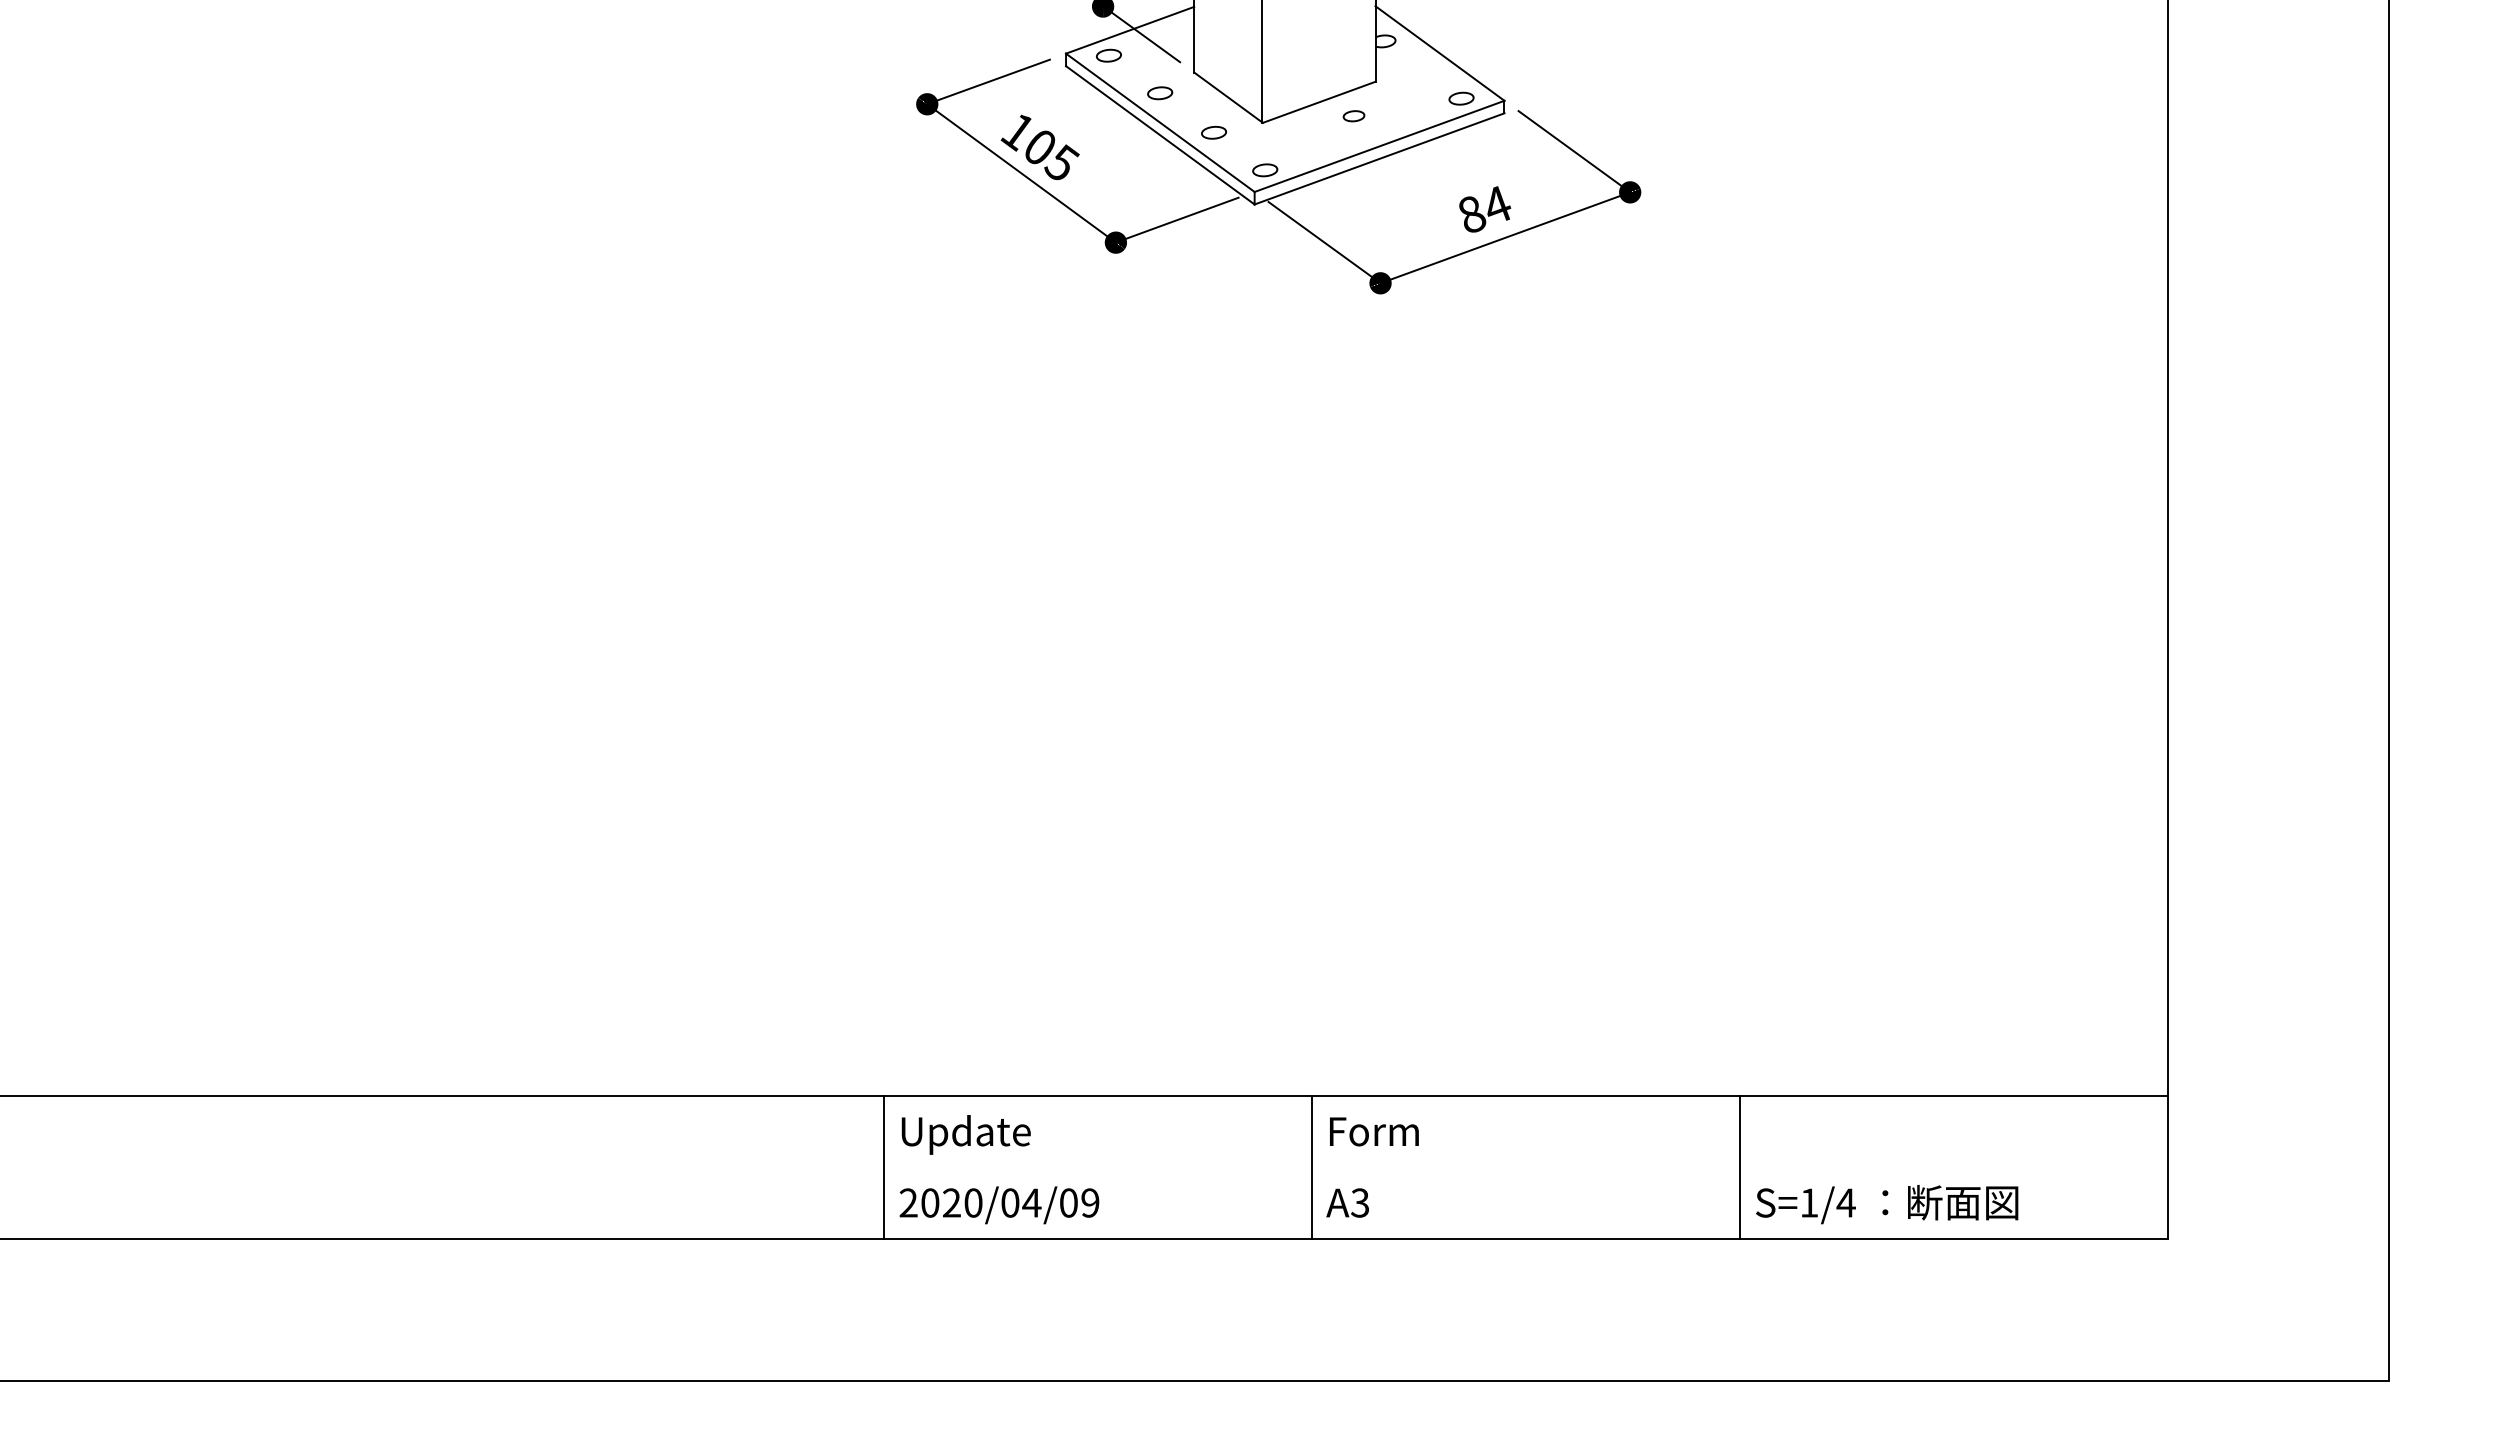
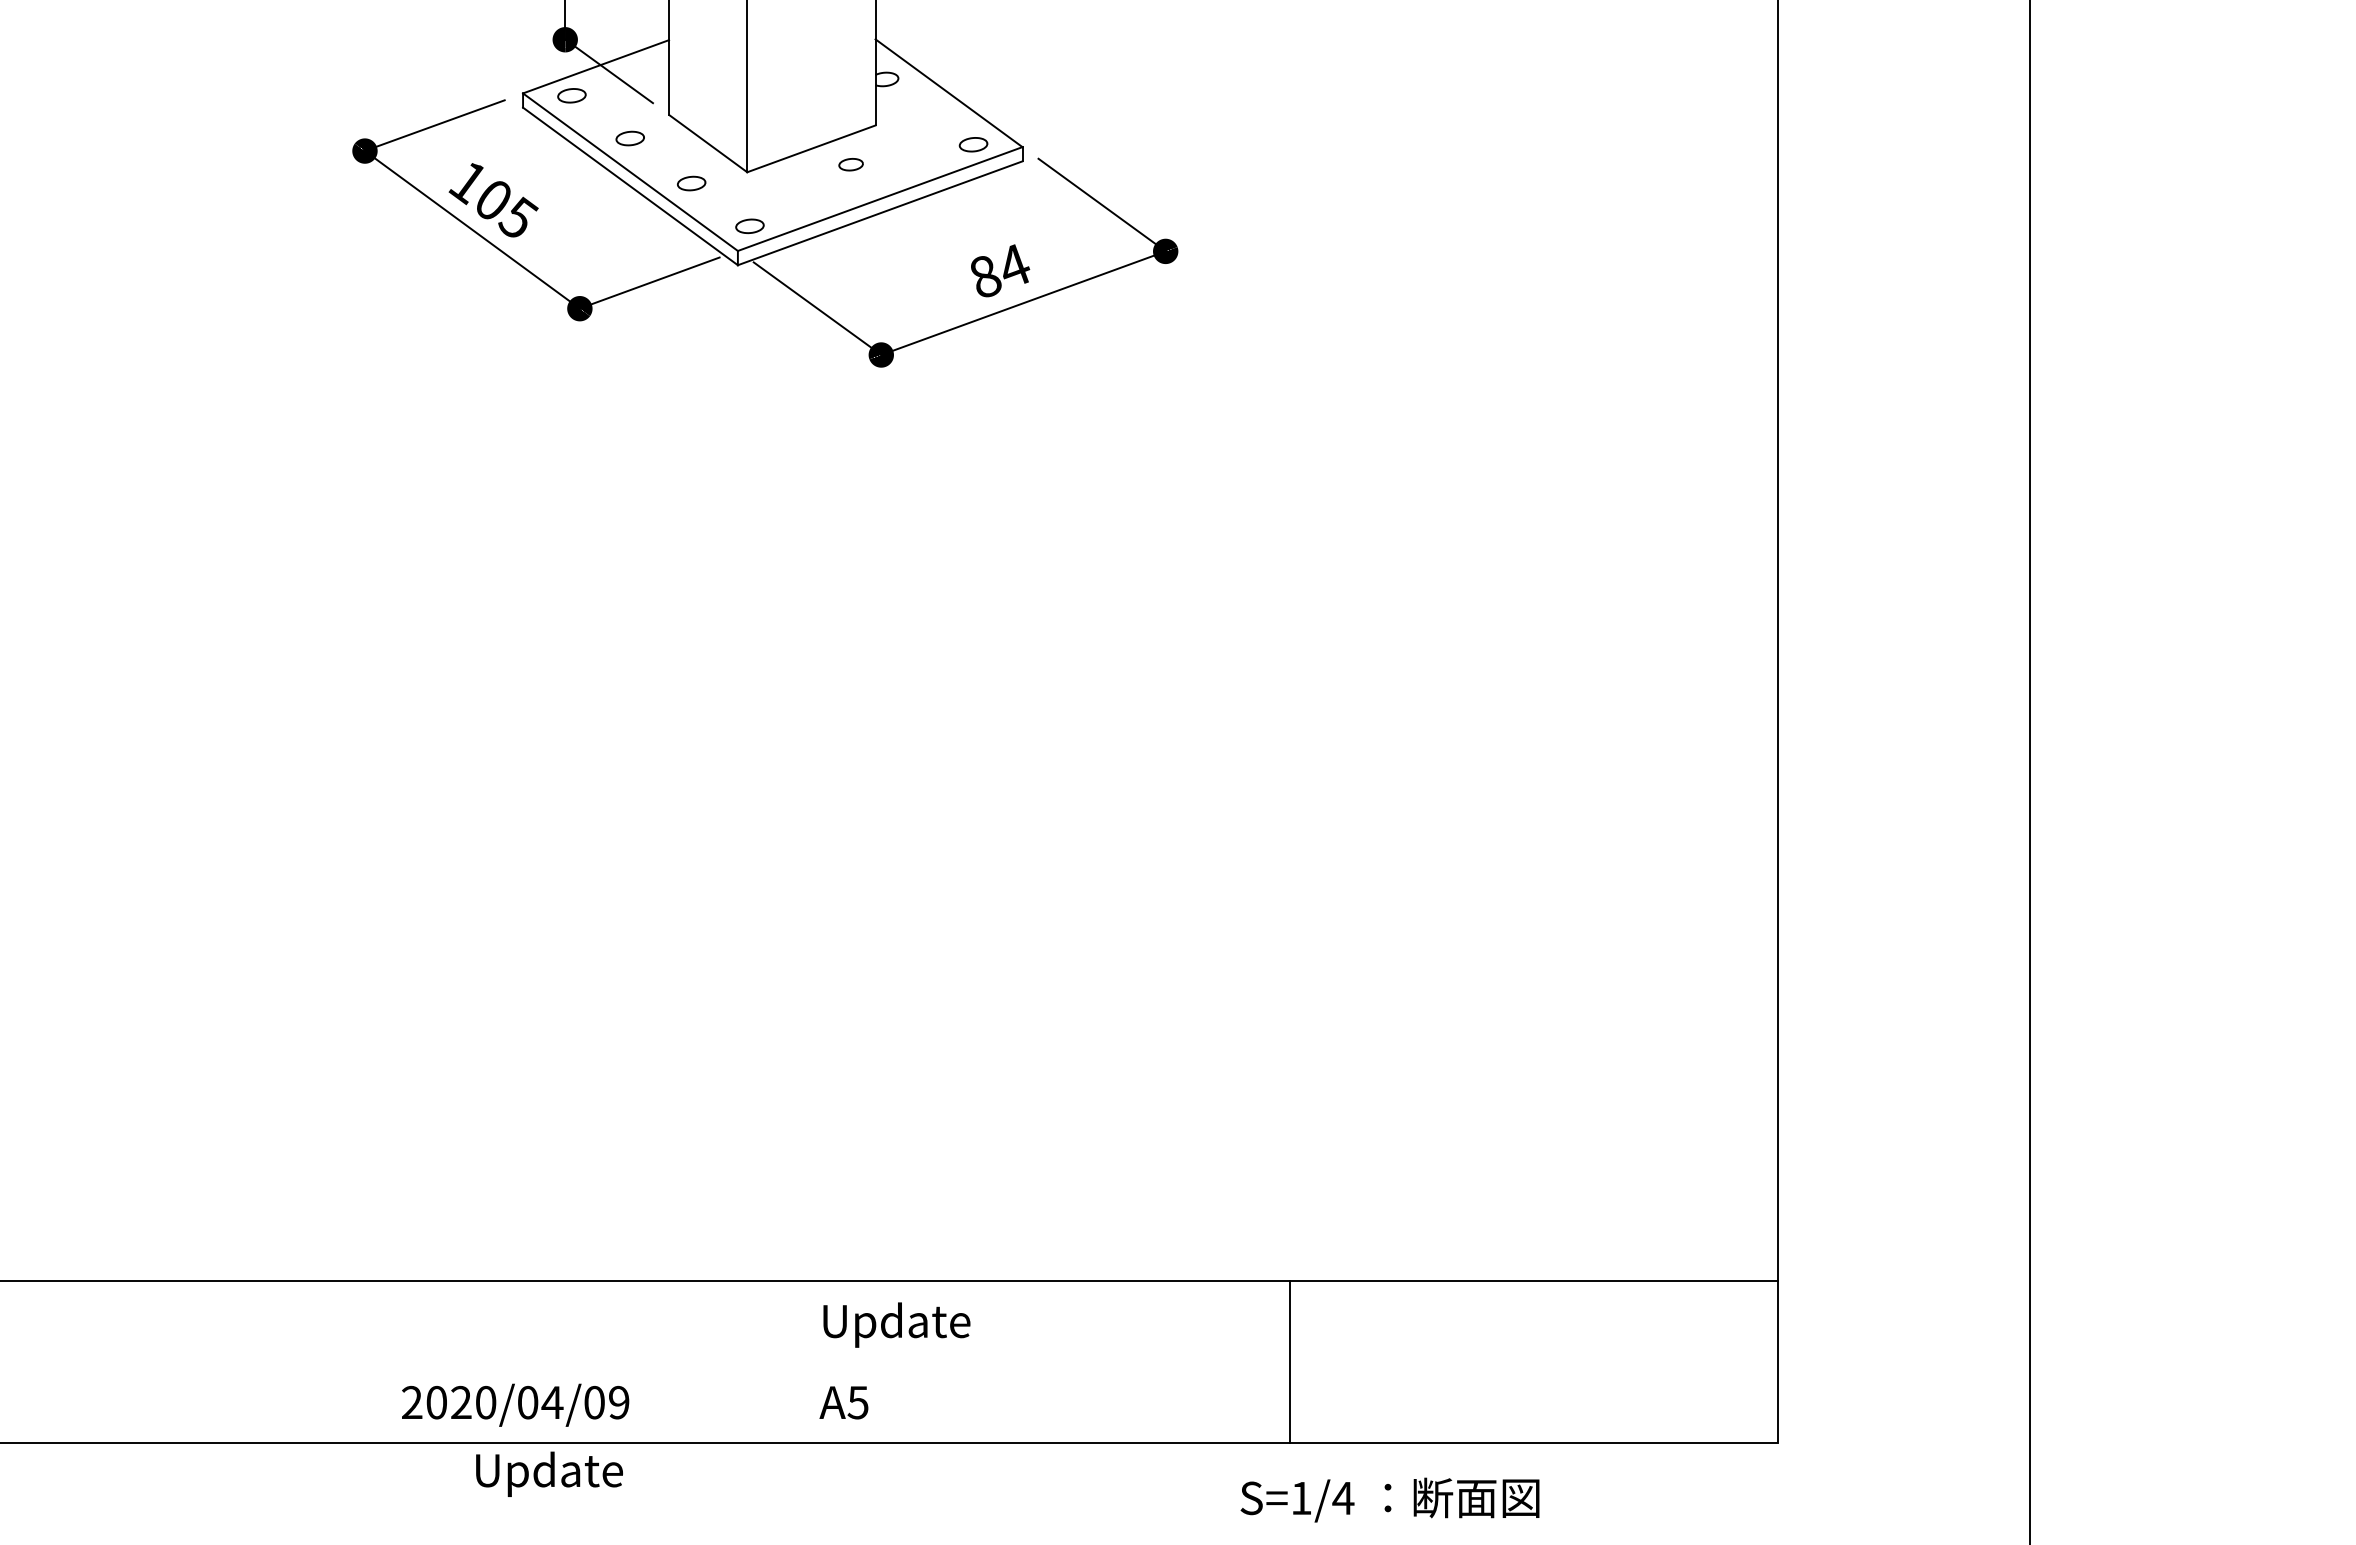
text: (965, 1134) -> (548, 1473), moved
text: (1393, 1134) -> (896, 1324), Form -> Update
line: (883, 1167) -> (315, 1362), removed
line: (1311, 1167) -> (802, 1362), removed
text: (1360, 1202) -> (858, 1402), A3 -> A5
text: (1887, 1204) -> (1390, 1500), moved
text: (999, 1205) -> (515, 1405), moved

